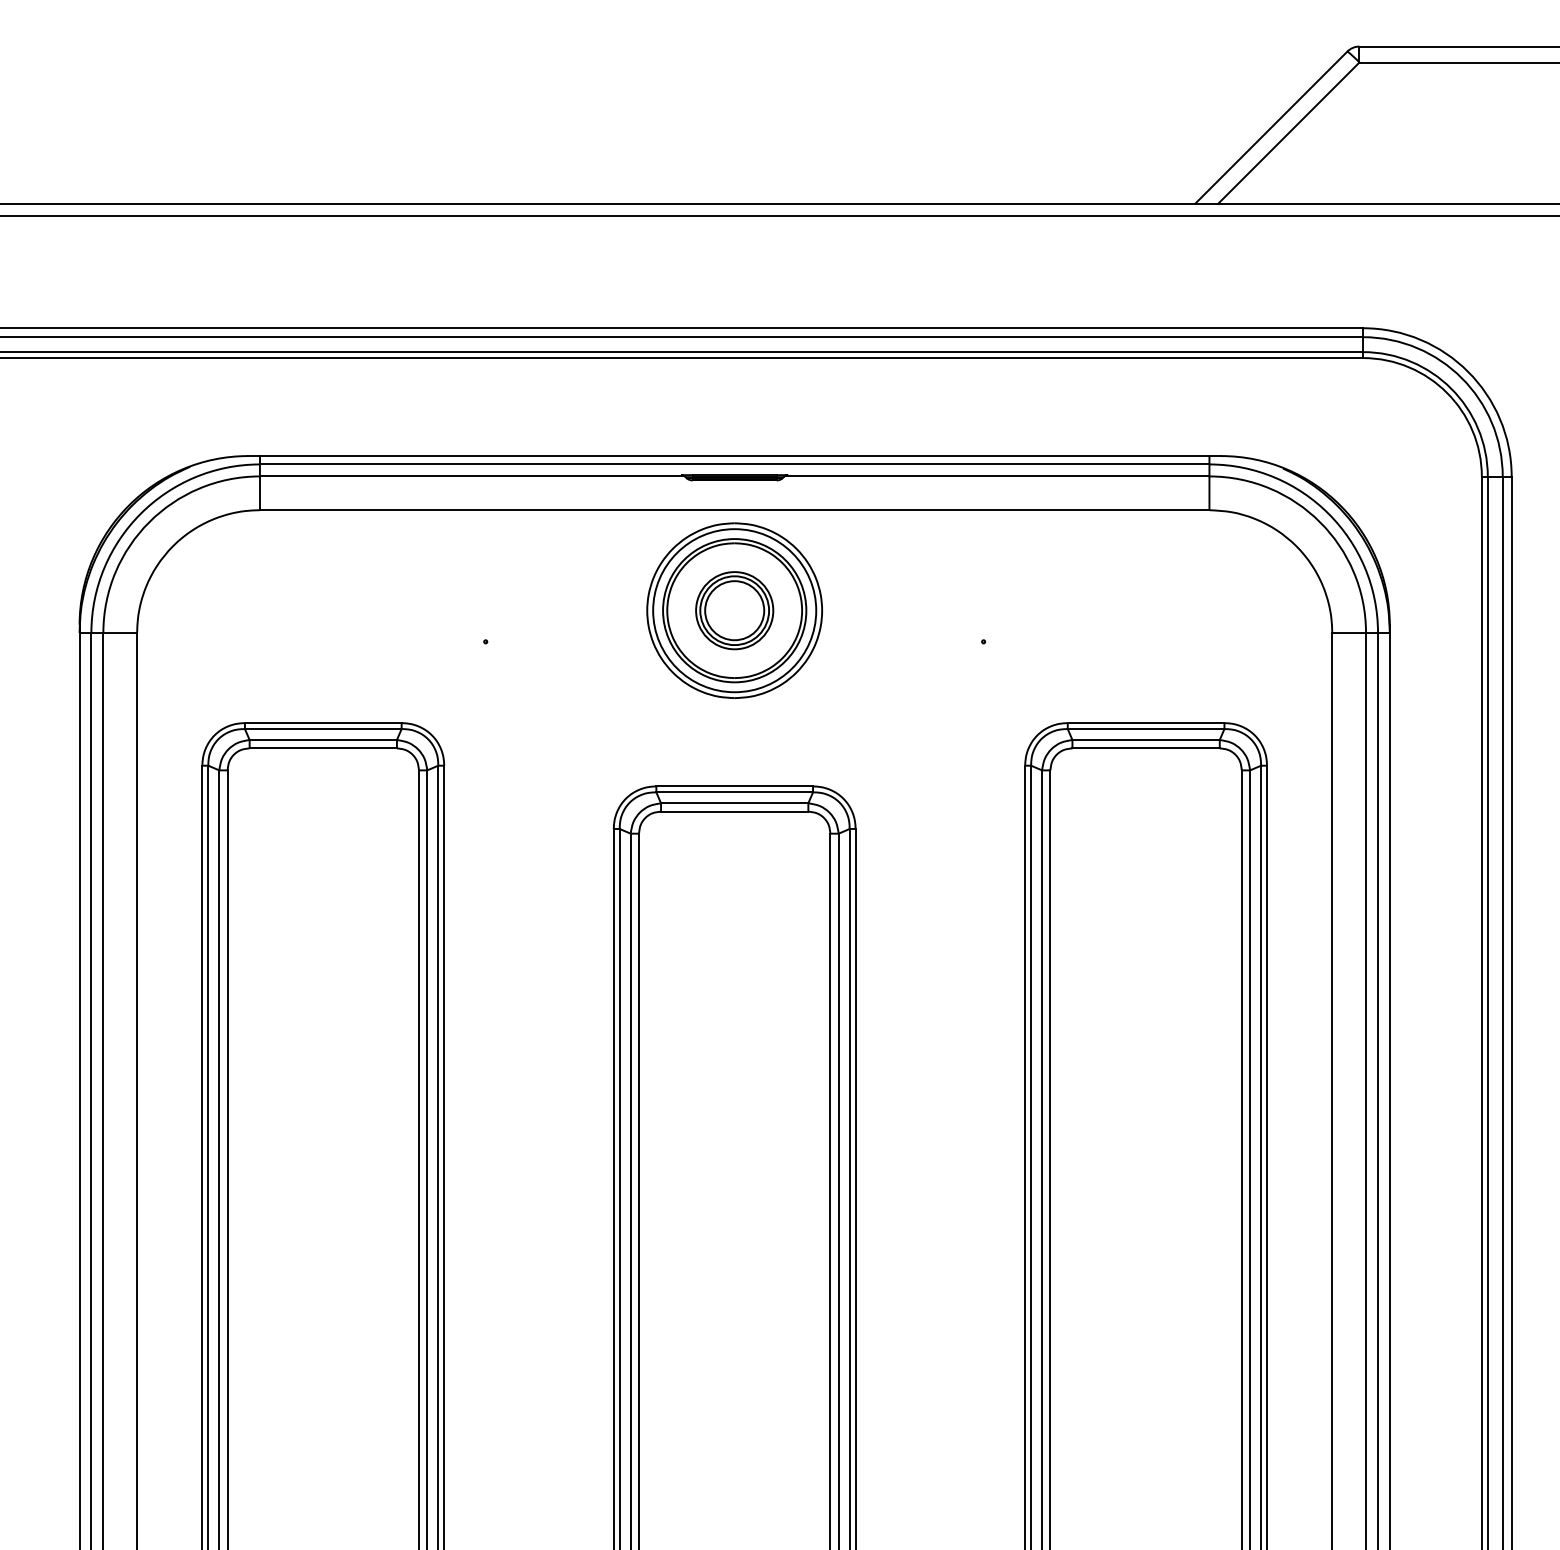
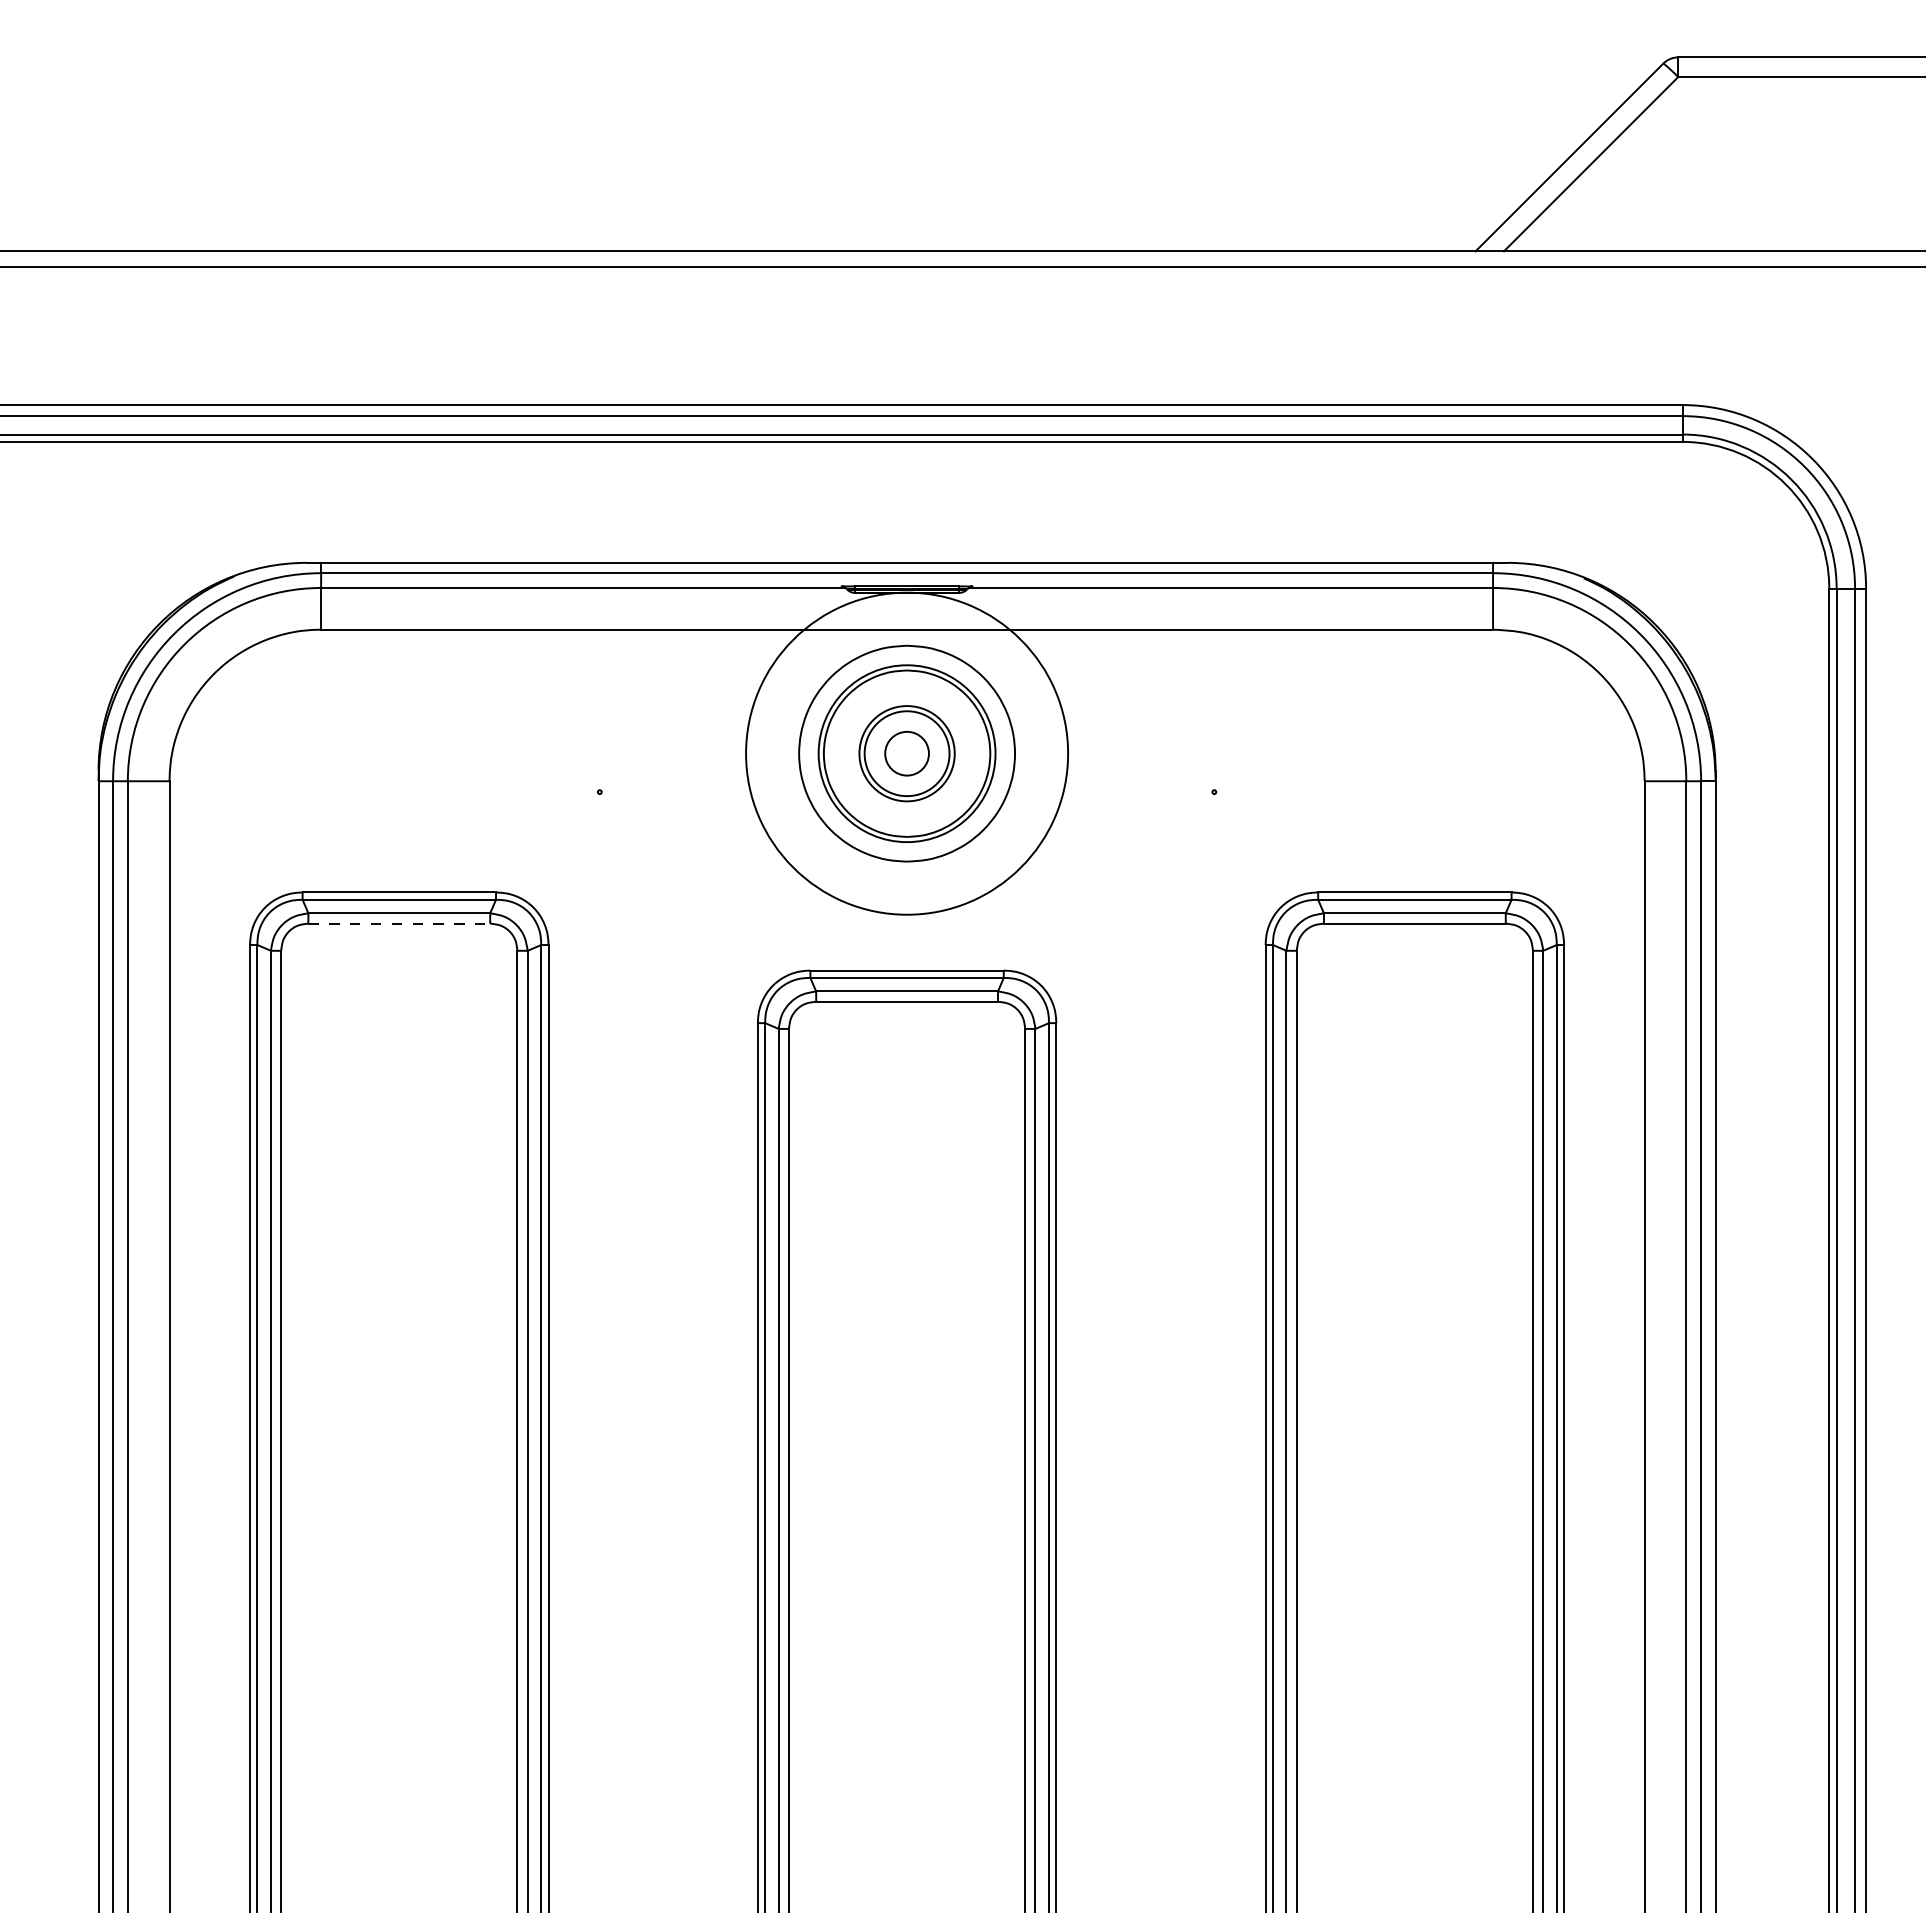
circle: (734, 610) -> (906, 753), size x0.6
circle: (734, 610) -> (906, 753), size x1.6
line: (323, 748) -> (399, 923), solid -> dashed

